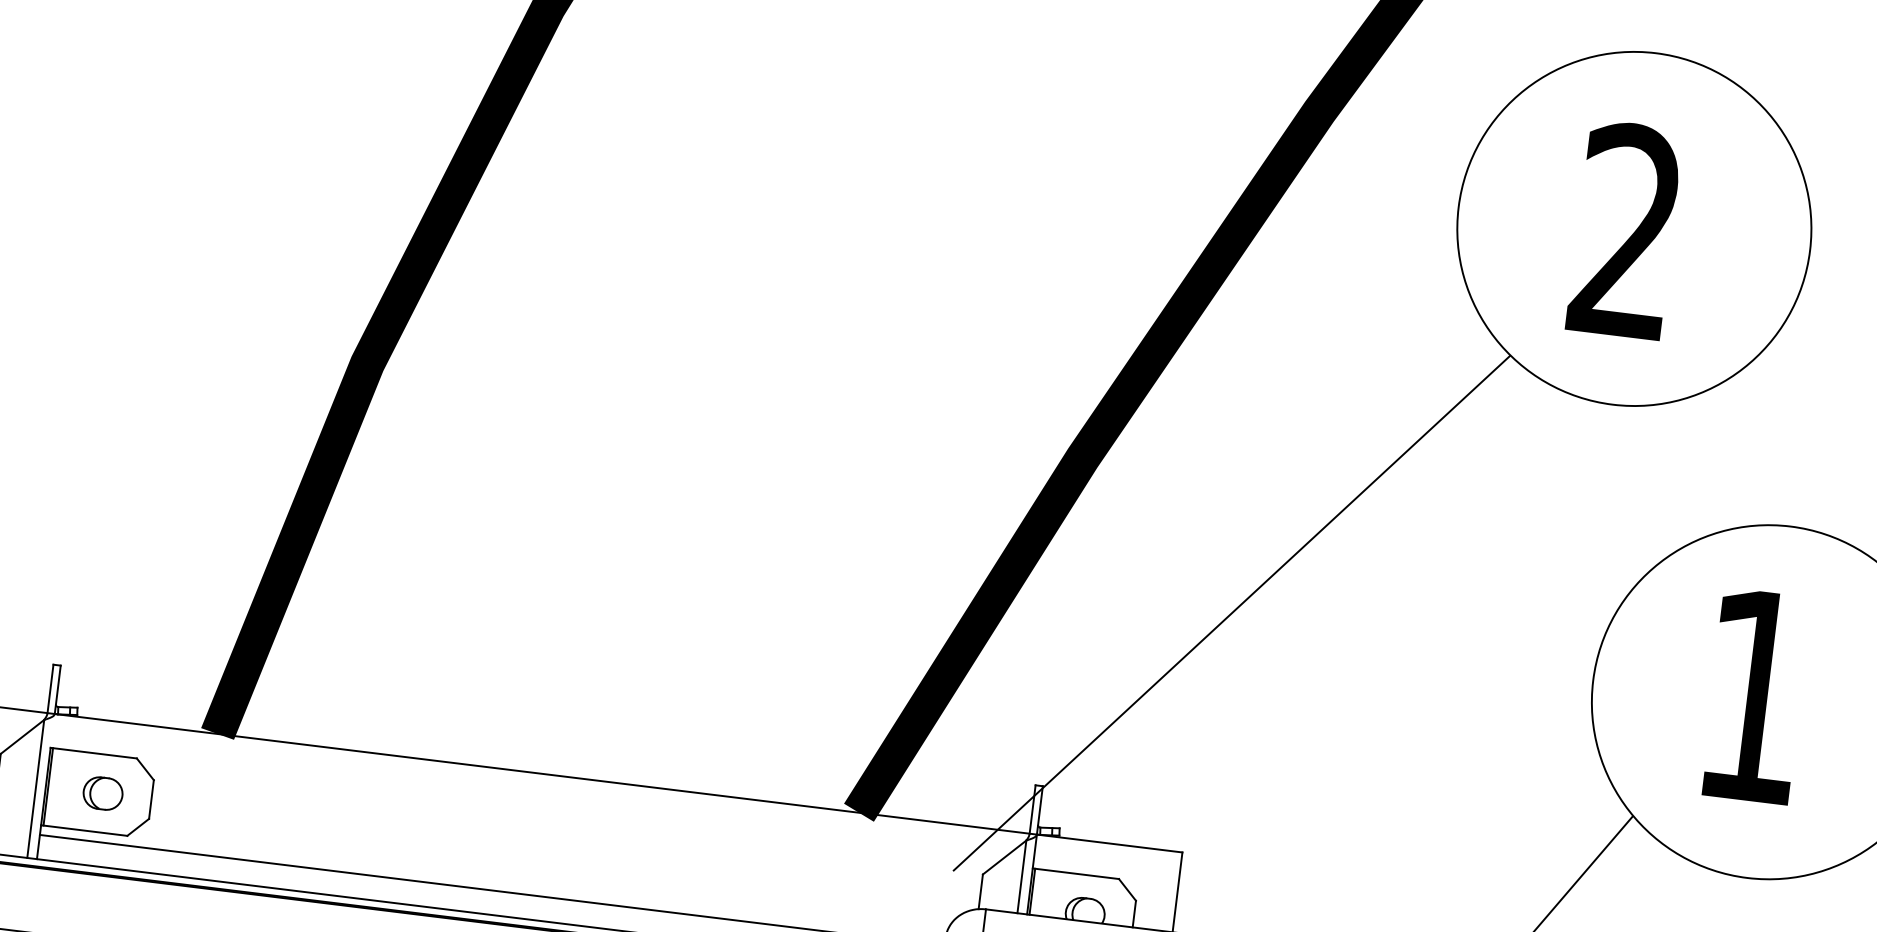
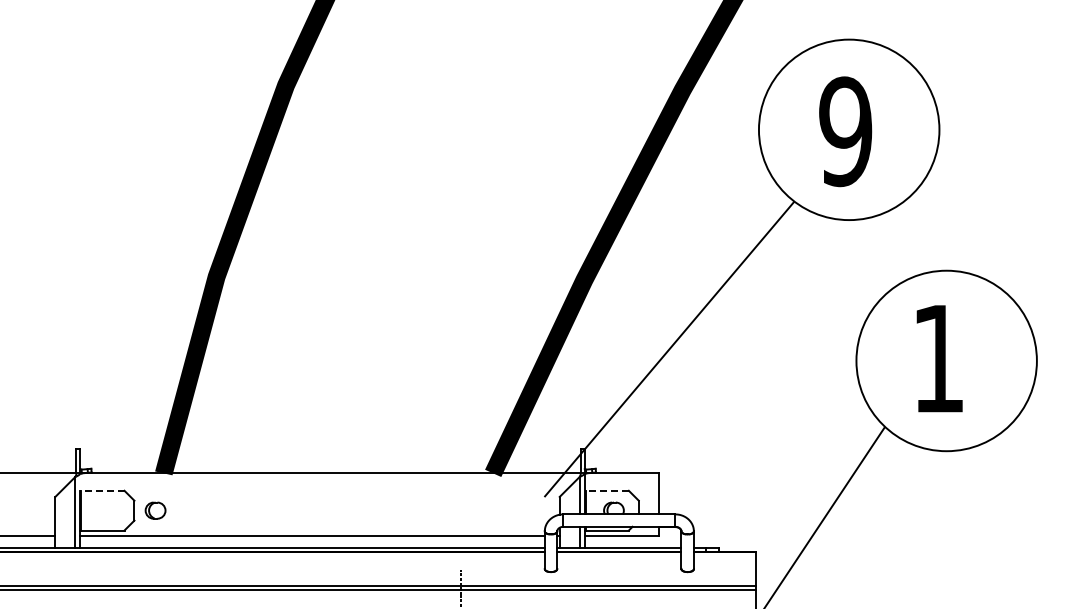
text: (1626, 231) -> (845, 131), 2 -> 9
line: (92, 752) -> (101, 490), solid -> dashed
part: (102, 793) -> (155, 510), moved
line: (1075, 873) -> (606, 490), solid -> dashed

